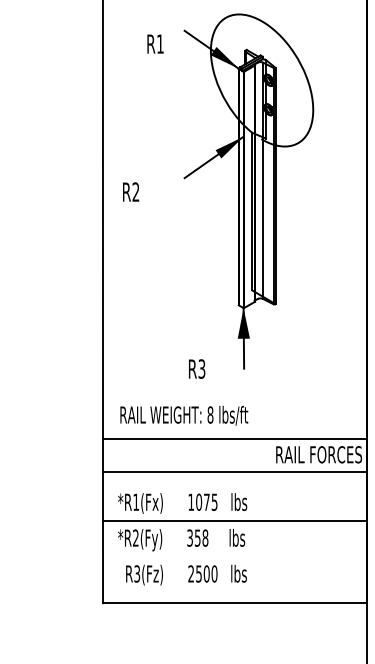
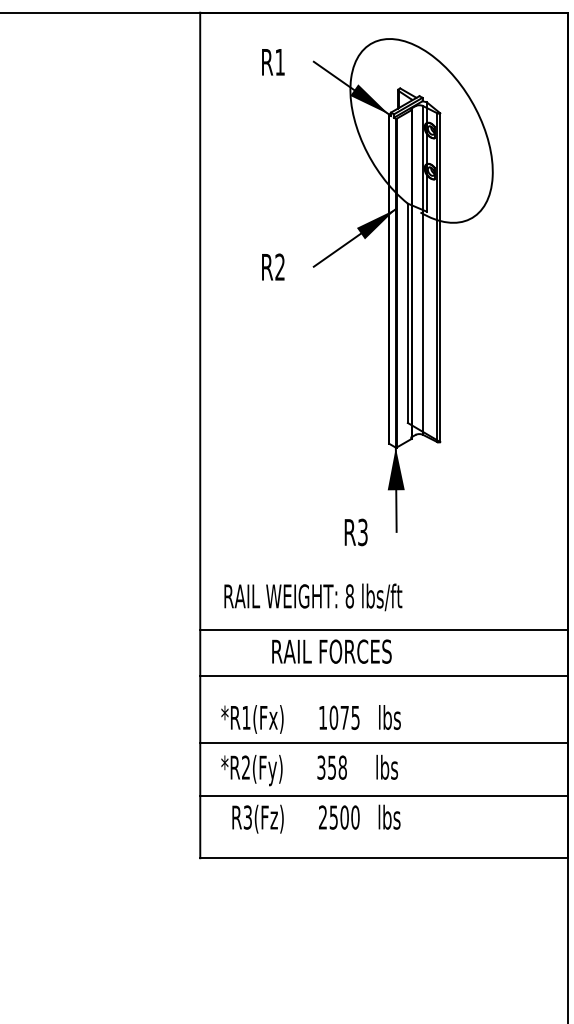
text: (155, 44) -> (273, 62), moved
text: (131, 191) -> (273, 266), moved
text: (196, 369) -> (355, 532), moved
text: (318, 454) -> (331, 651), moved
line: (234, 558) -> (383, 796), added

